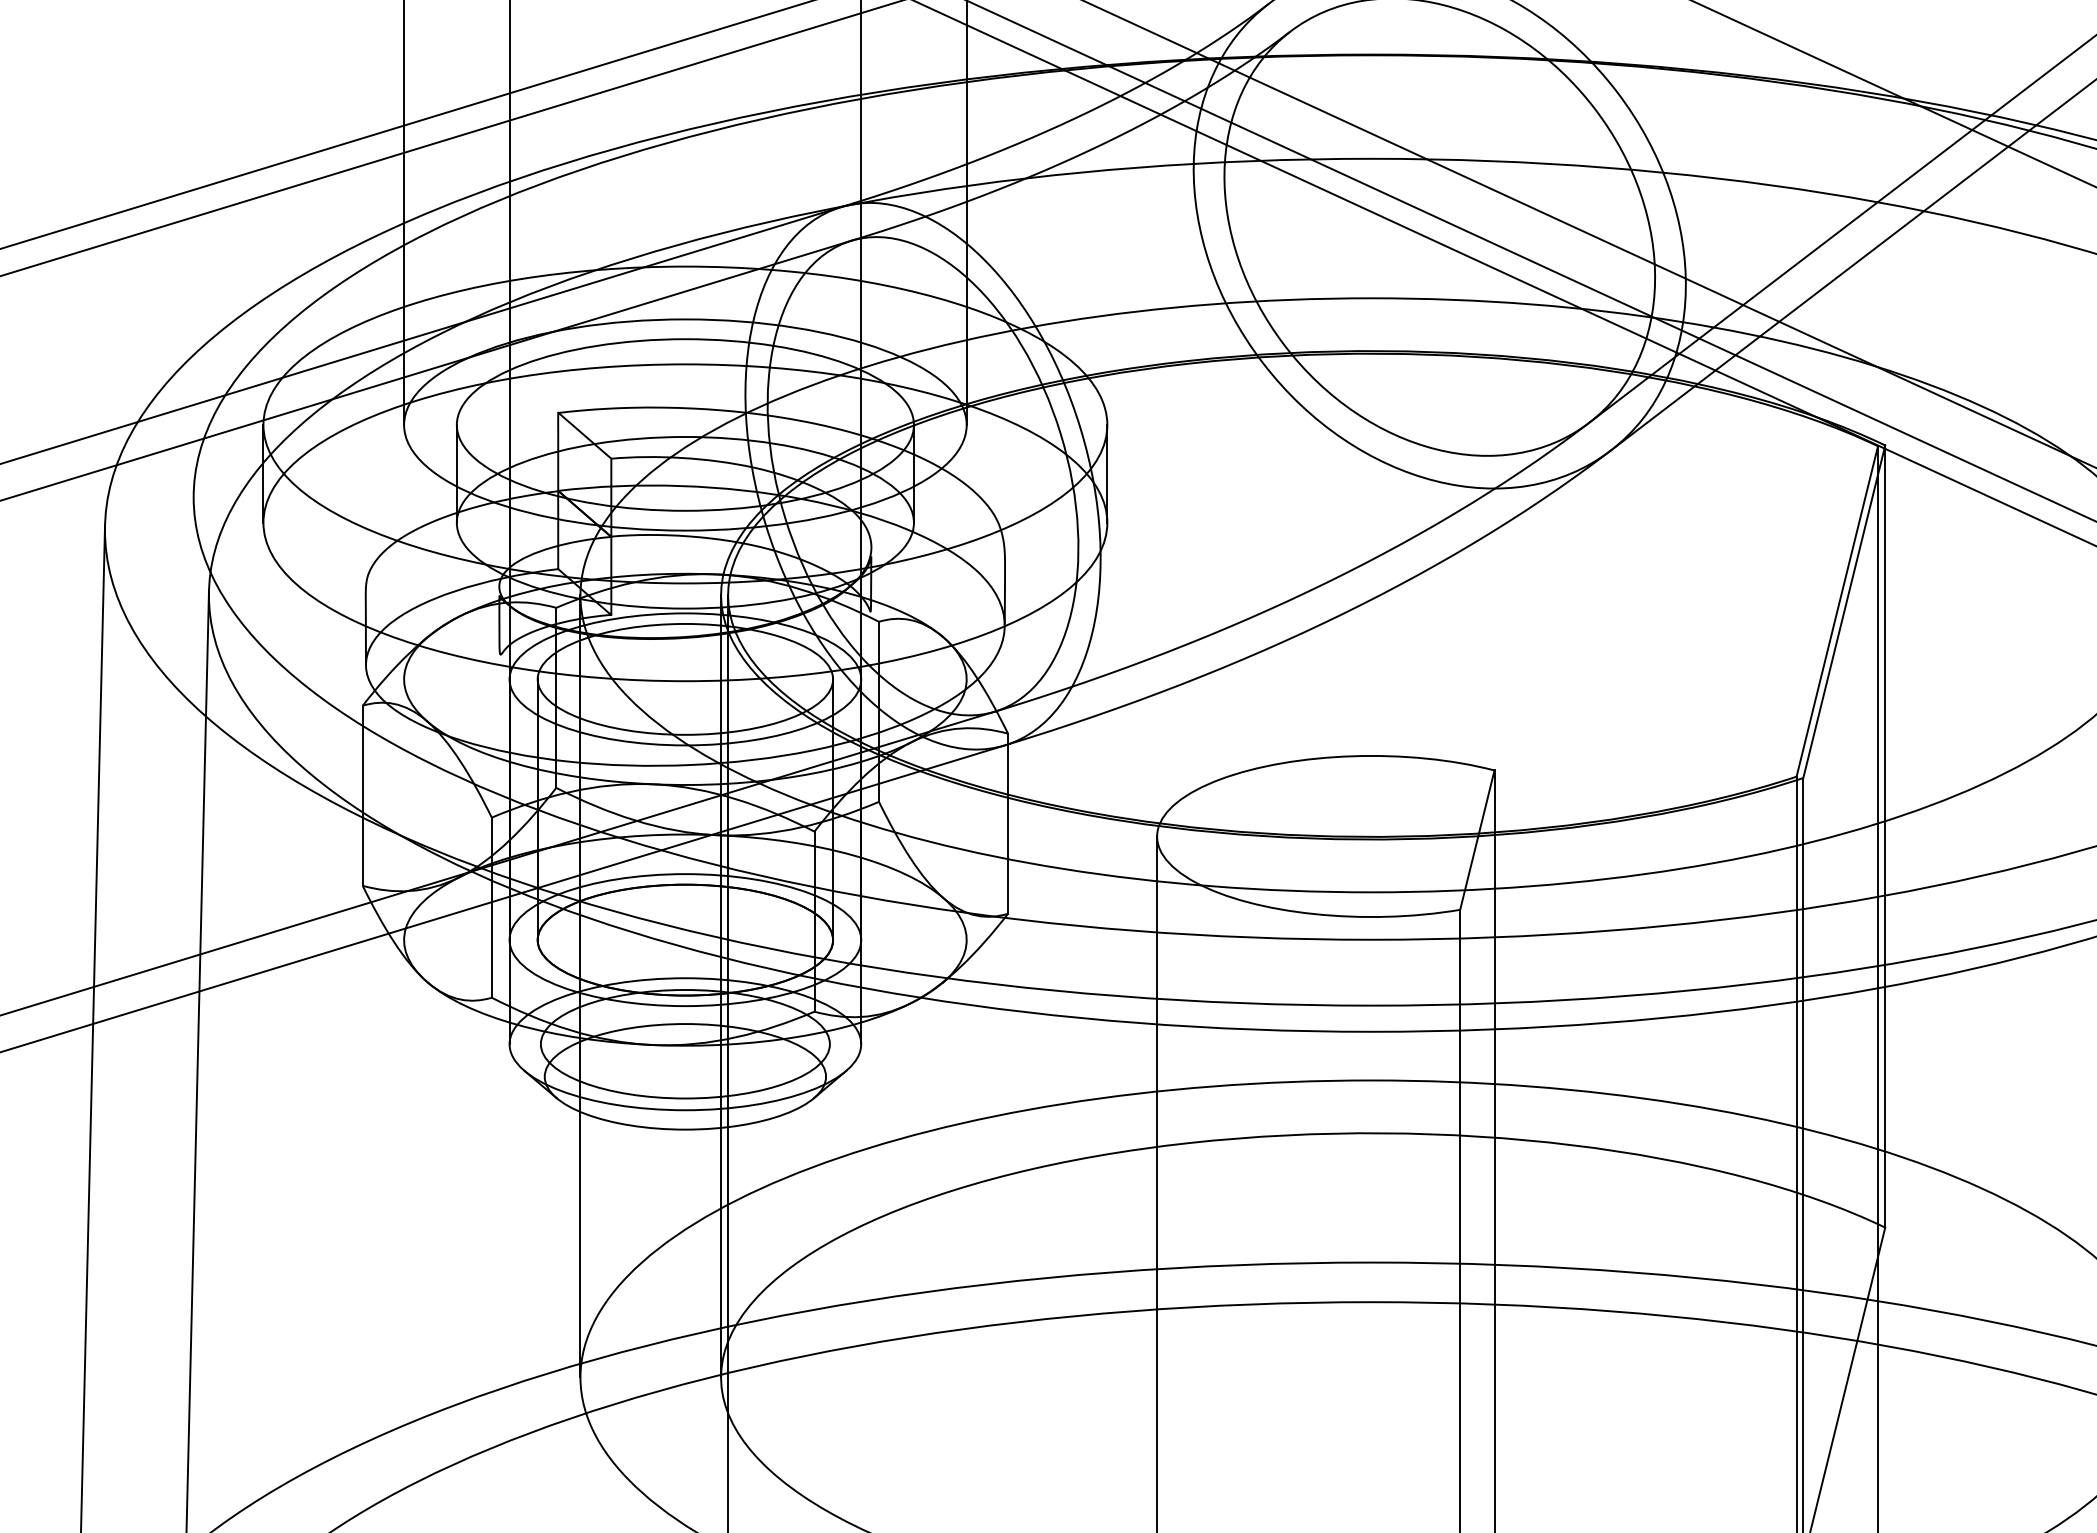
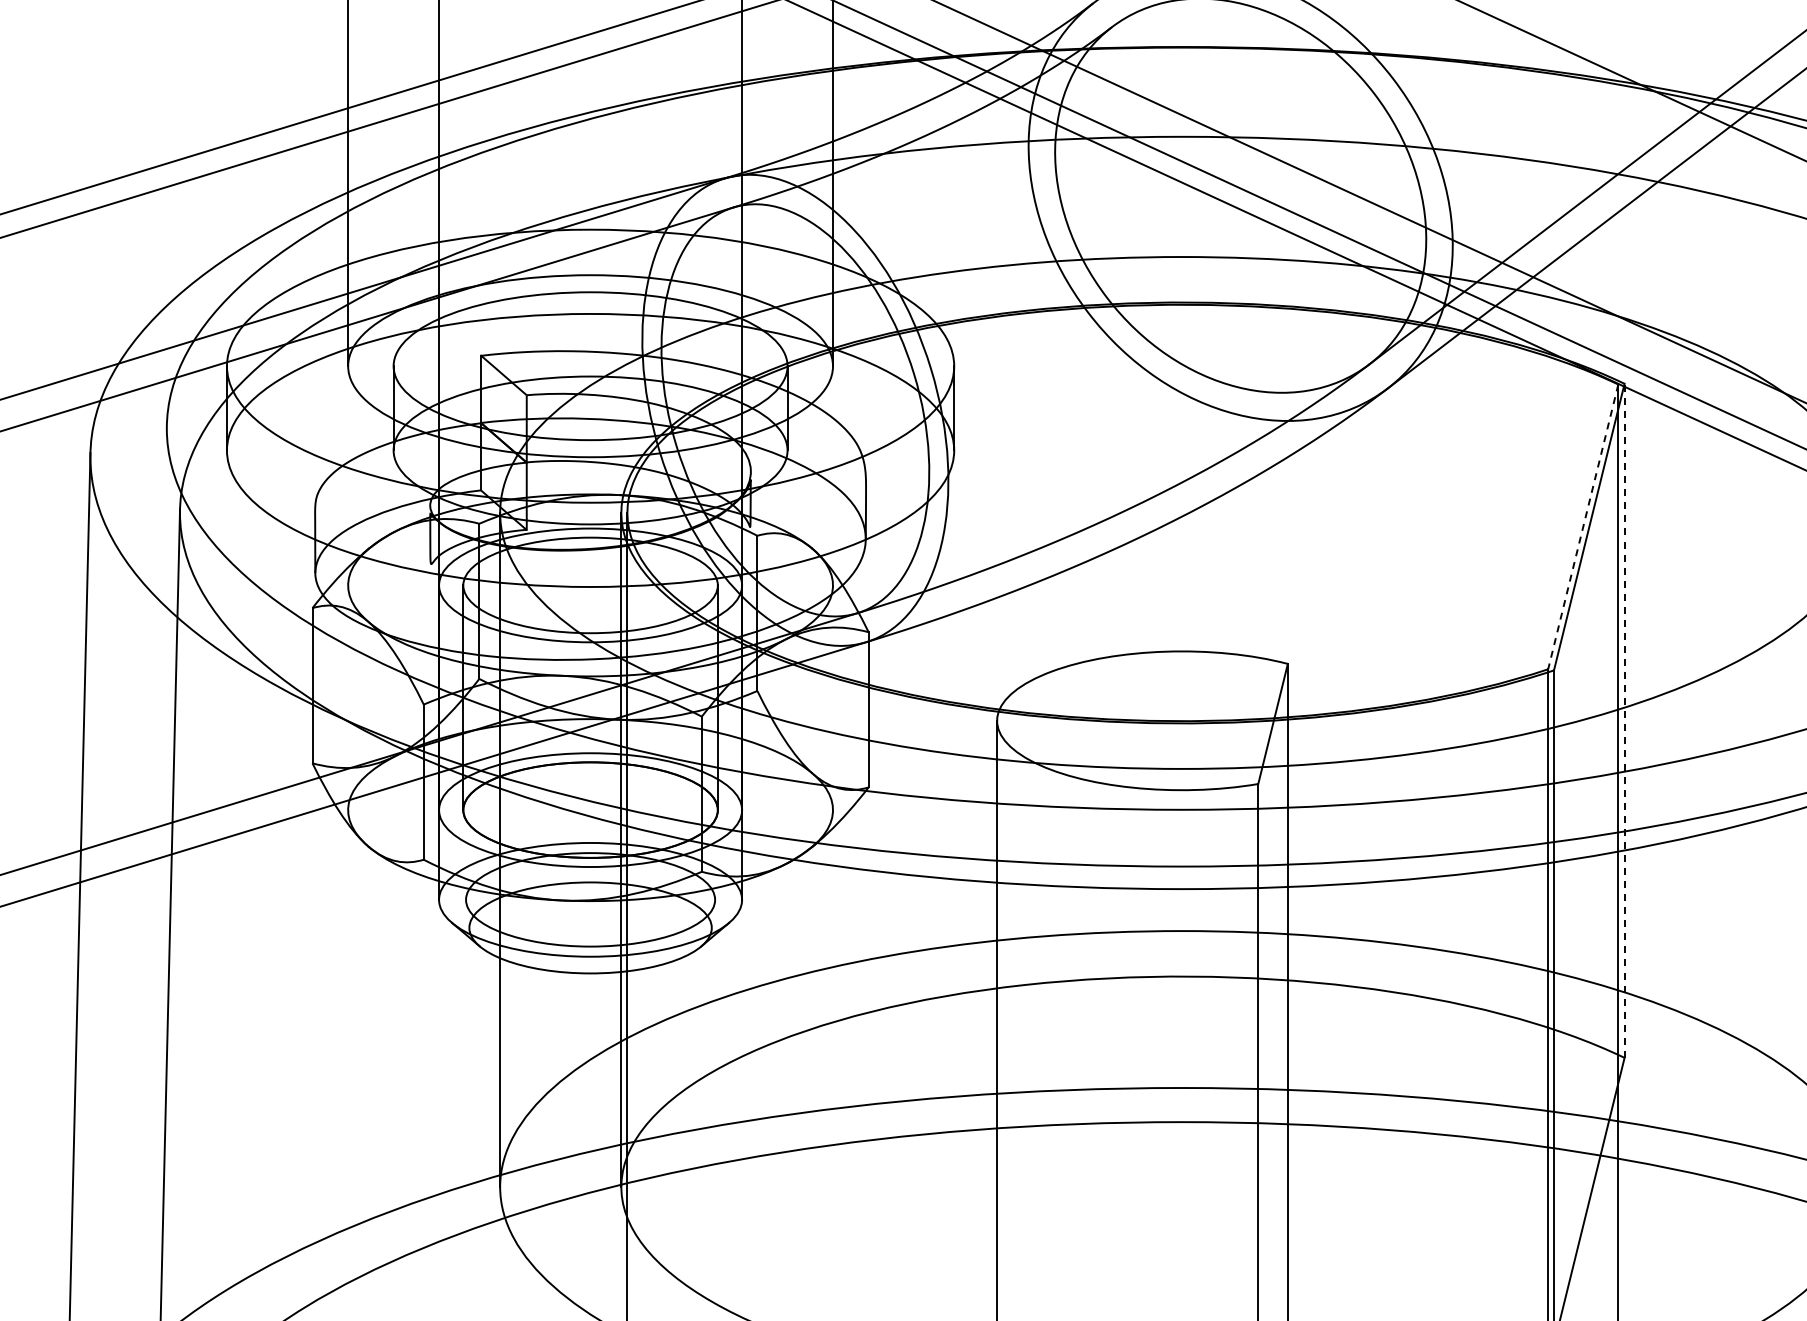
line: (1837, 611) -> (1583, 526), solid -> dashed
line: (1885, 836) -> (1624, 720), solid -> dashed

